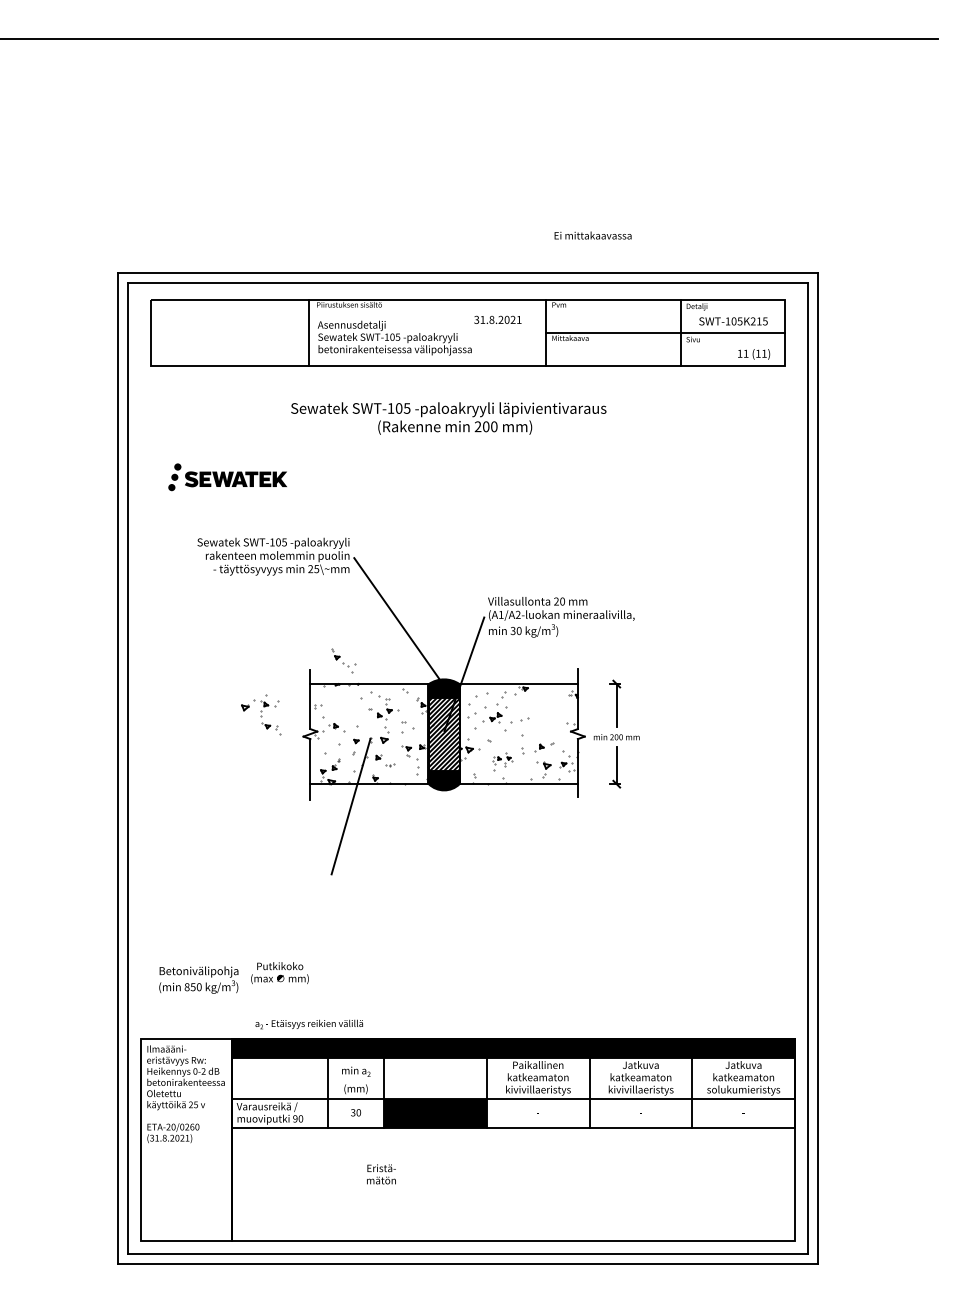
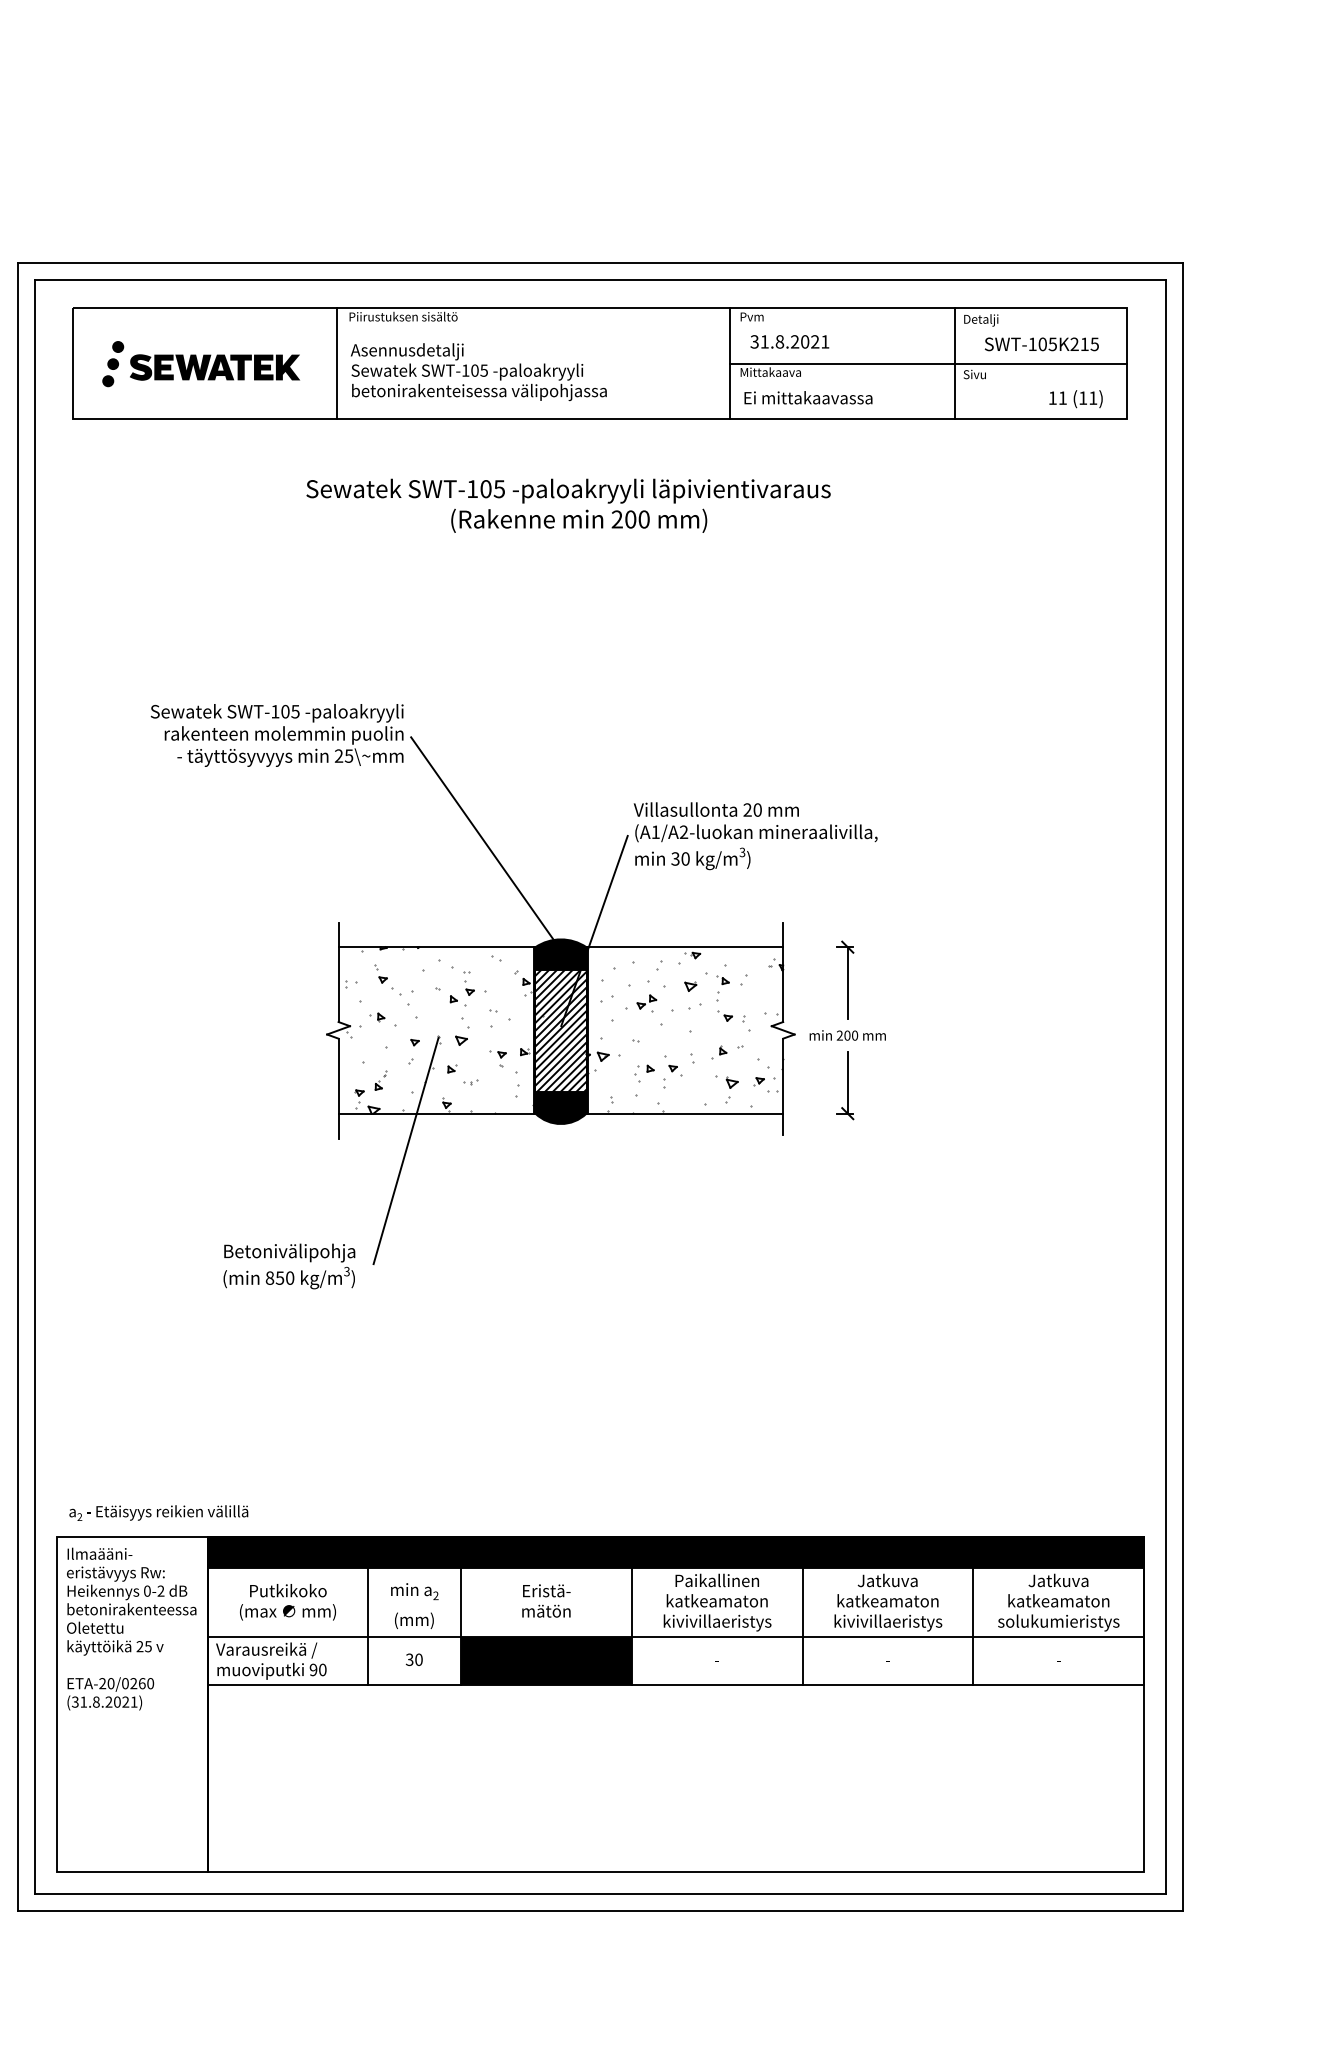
text: (592, 235) -> (807, 397), moved
text: (497, 319) -> (789, 341), moved
part: (227, 477) -> (200, 364), moved
part: (343, 660) -> (393, 984), moved
part: (261, 714) -> (717, 997), moved
part: (502, 761) -> (657, 1075), size x1.43
text: (279, 972) -> (287, 1601), moved
text: (198, 979) -> (288, 1265), moved
text: (308, 1024) -> (157, 1513), moved
text: (381, 1174) -> (546, 1601), moved

